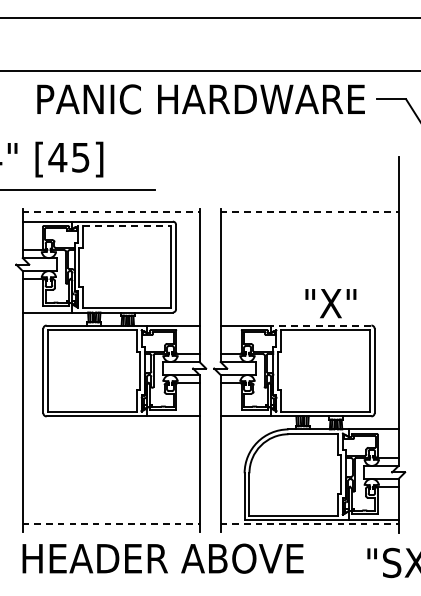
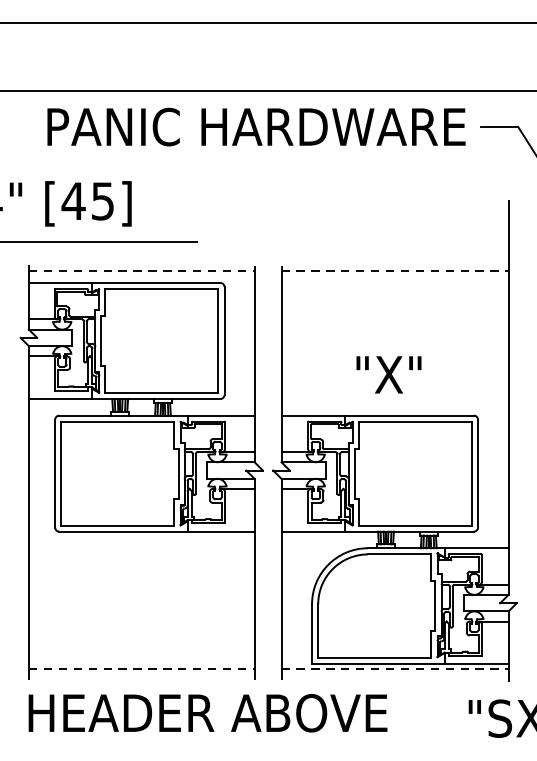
line: (127, 226) -> (162, 289), dashed -> solid
text: (330, 303) -> (388, 374), moved
line: (320, 325) -> (408, 415), dashed -> solid

